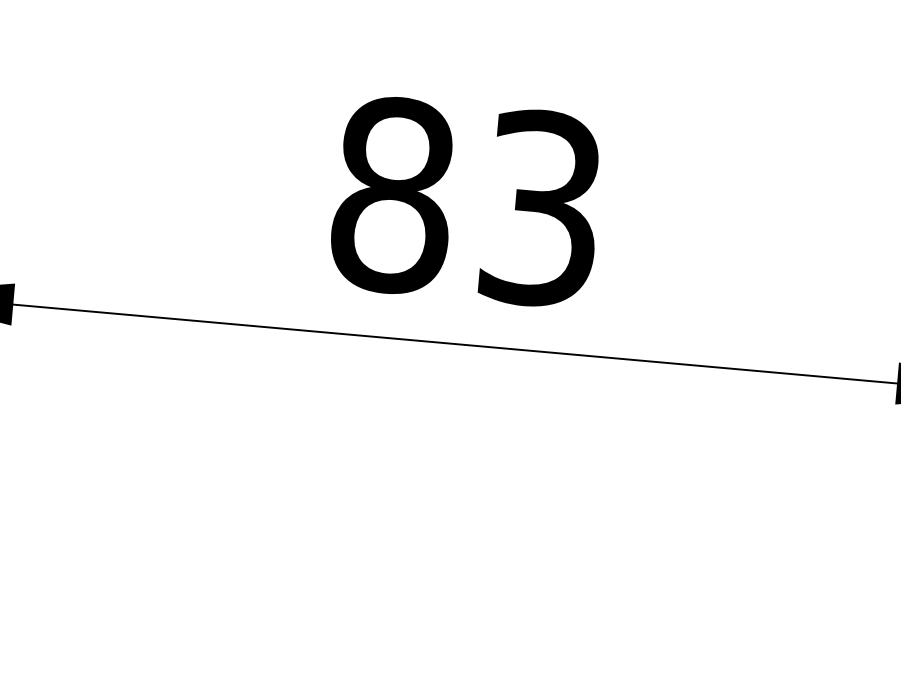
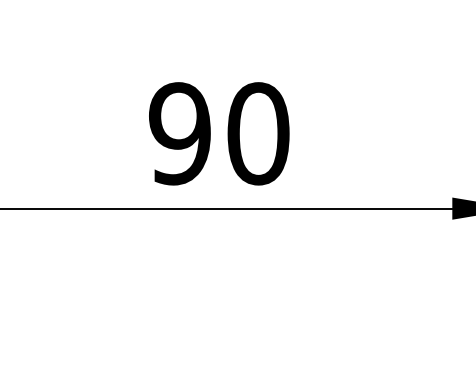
text: (467, 201) -> (219, 133), 83 -> 90

